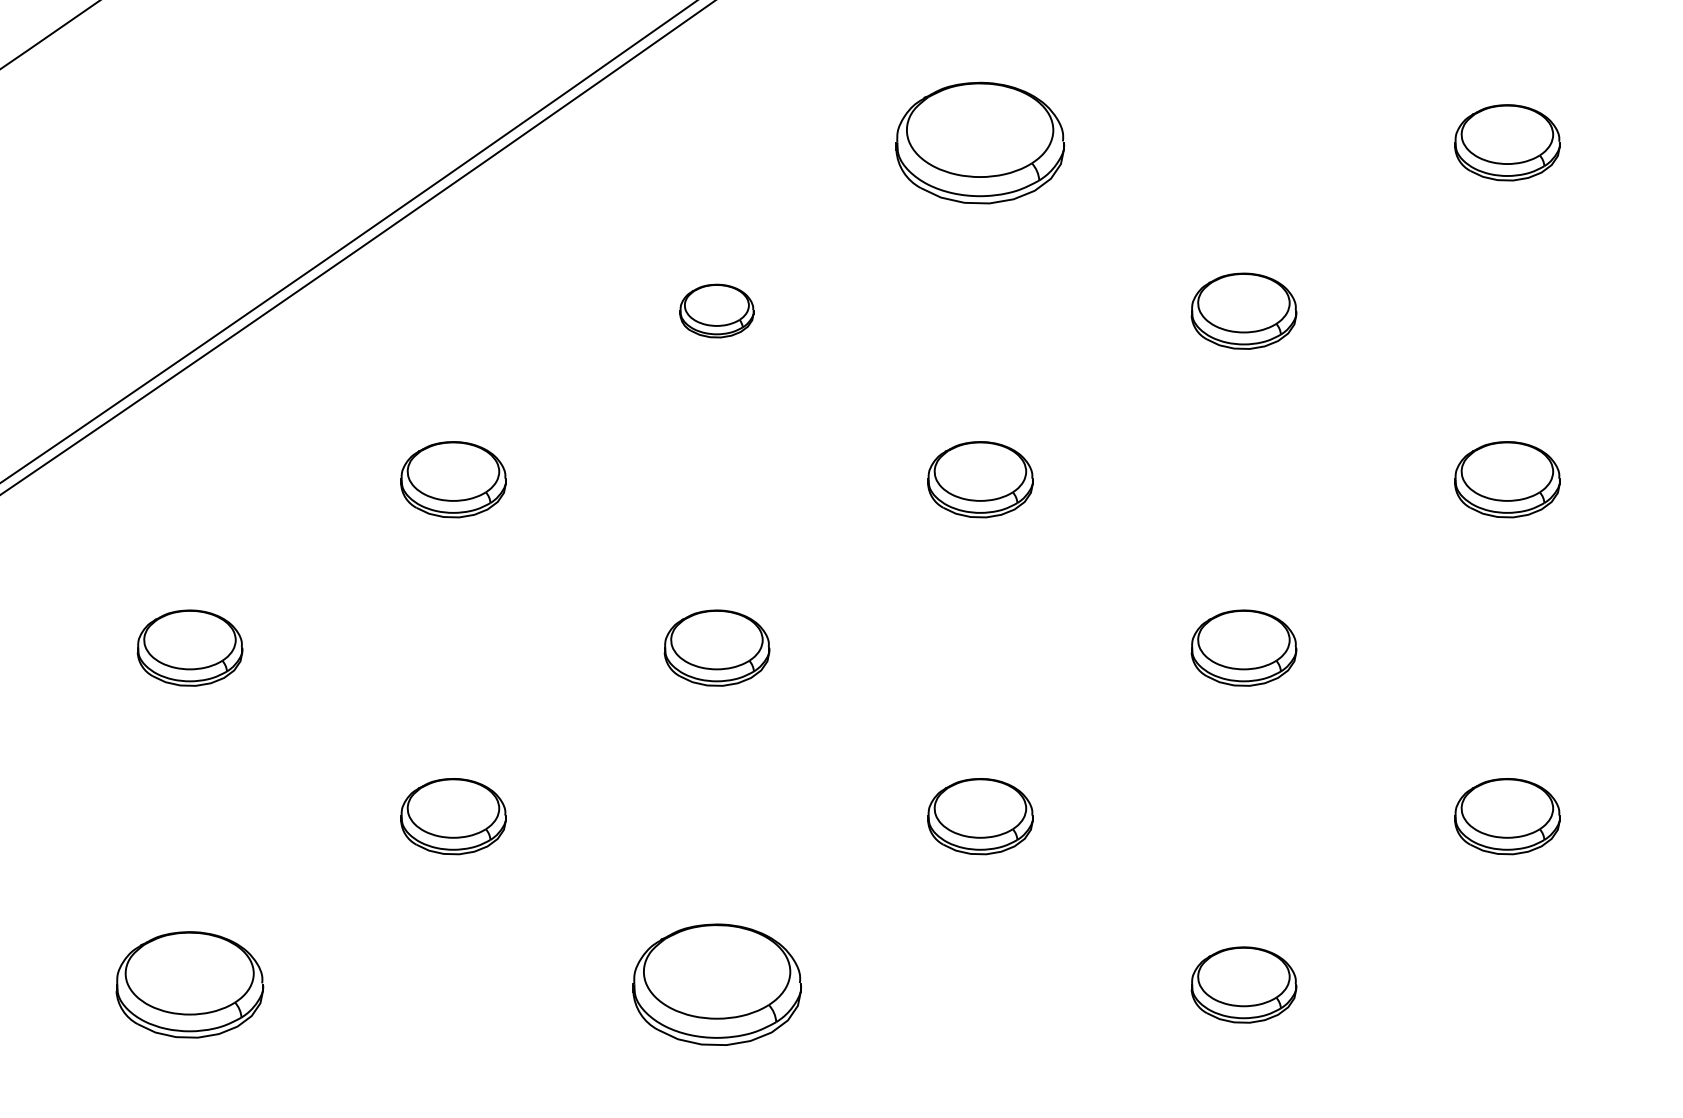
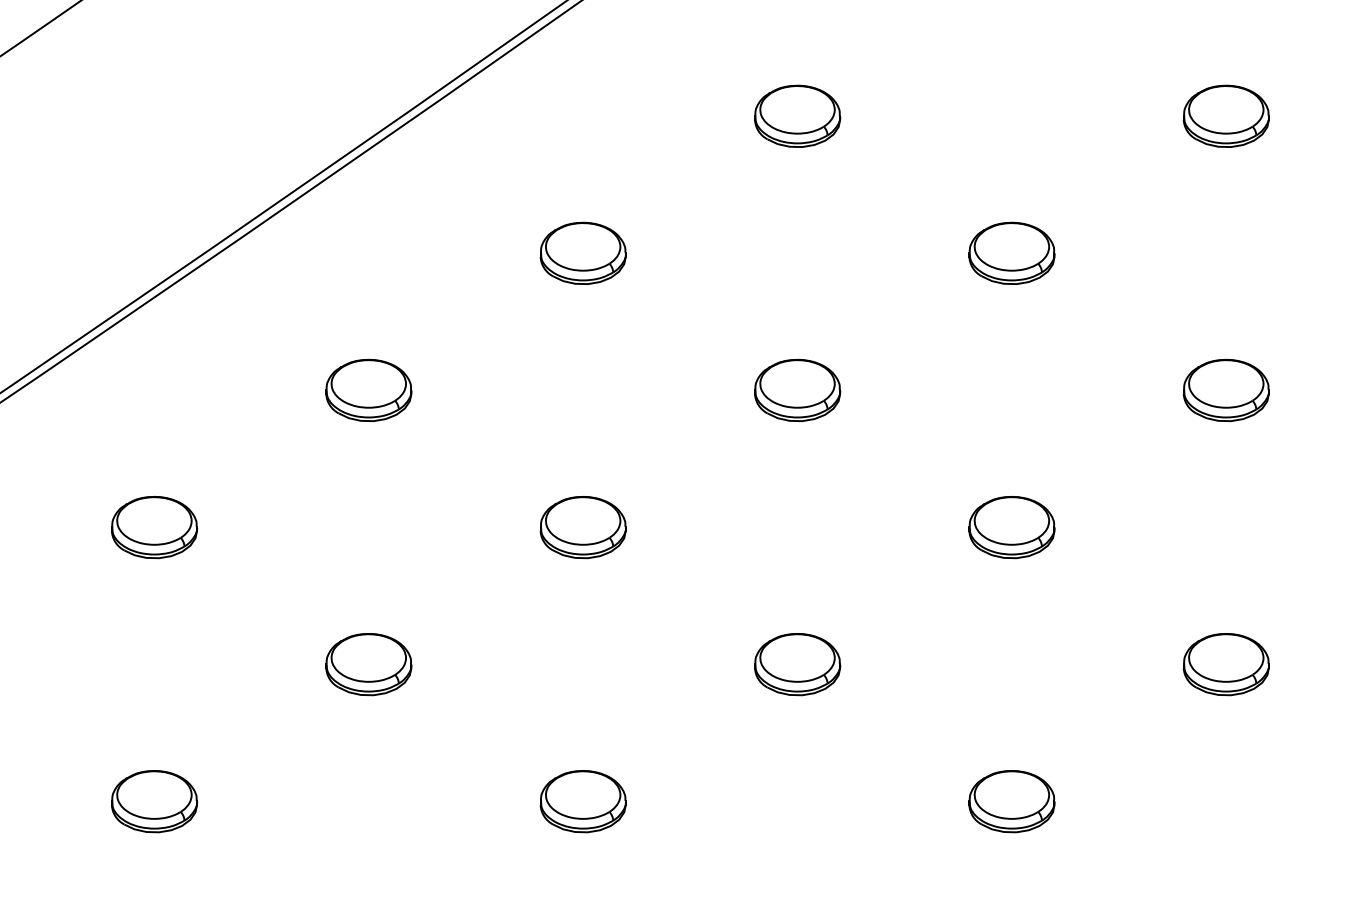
part: (980, 141) -> (797, 115), size x0.62
part: (716, 310) -> (582, 252), size x1.43
part: (190, 984) -> (154, 801), size x0.71
part: (716, 984) -> (582, 801), size x0.62

